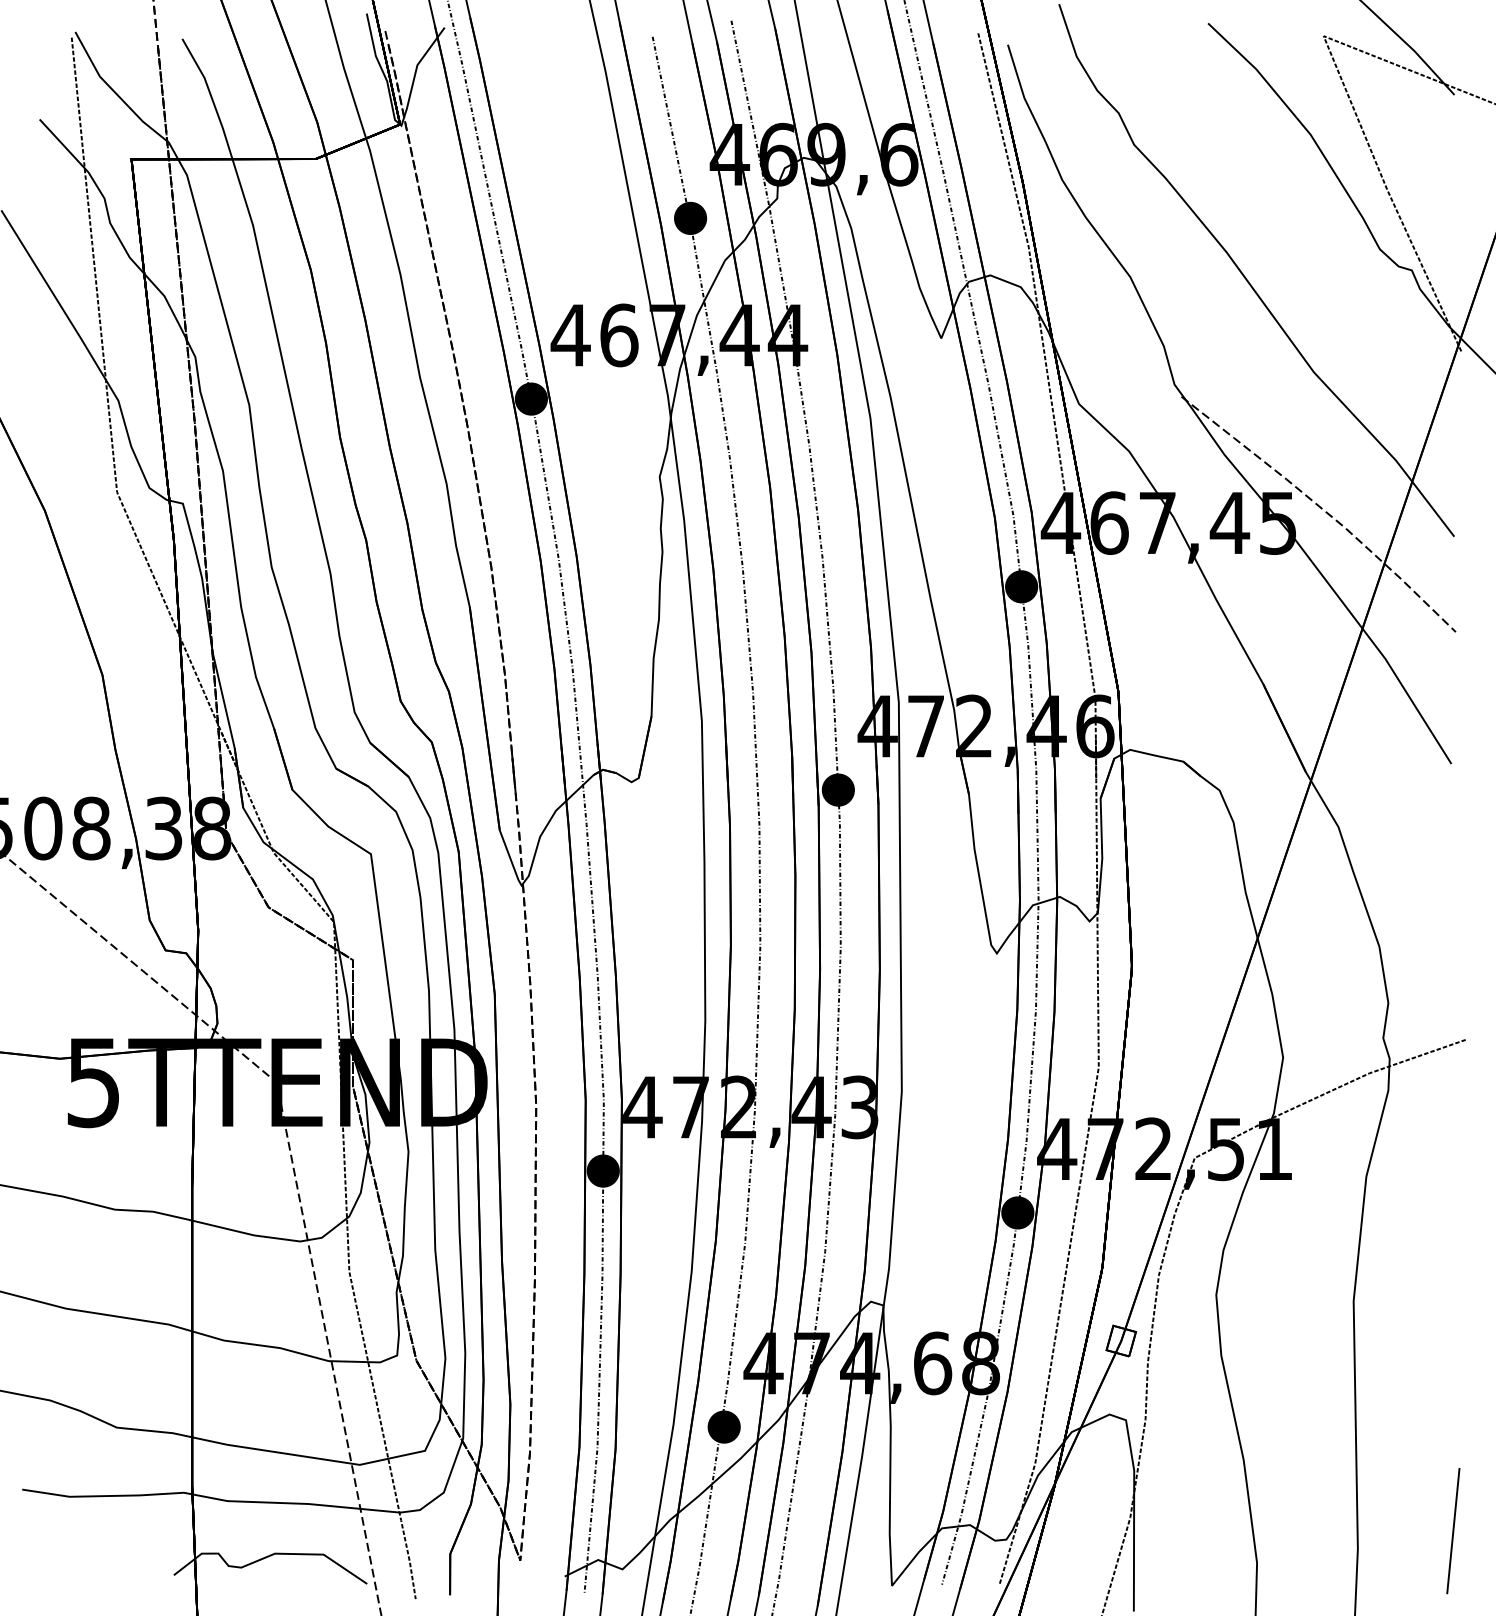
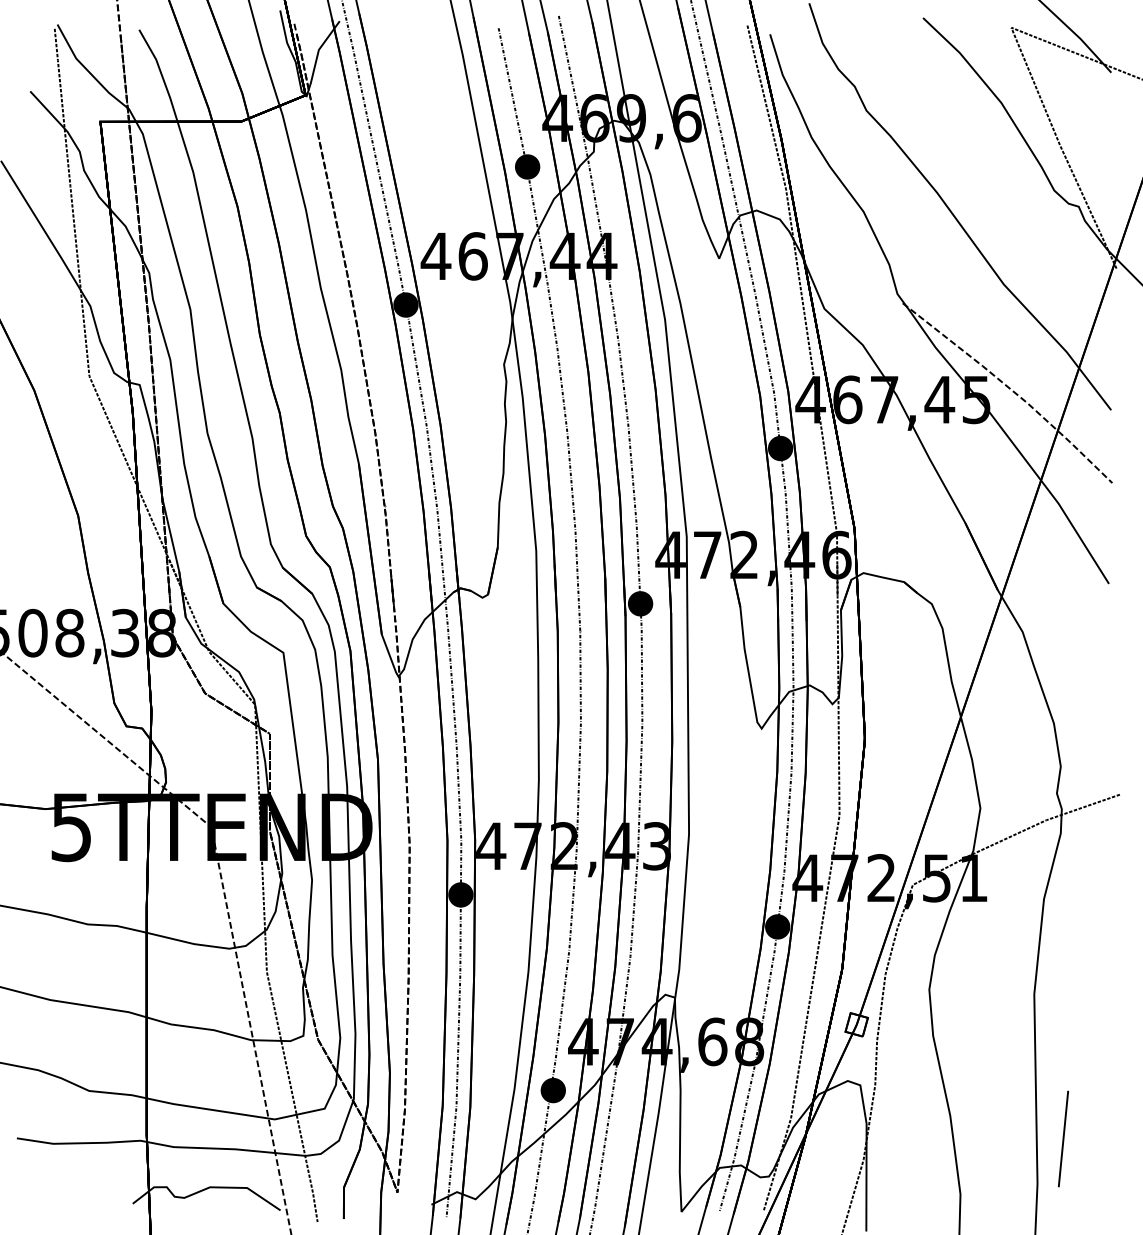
line: (1453, 1530) -> (1063, 1138), moved

